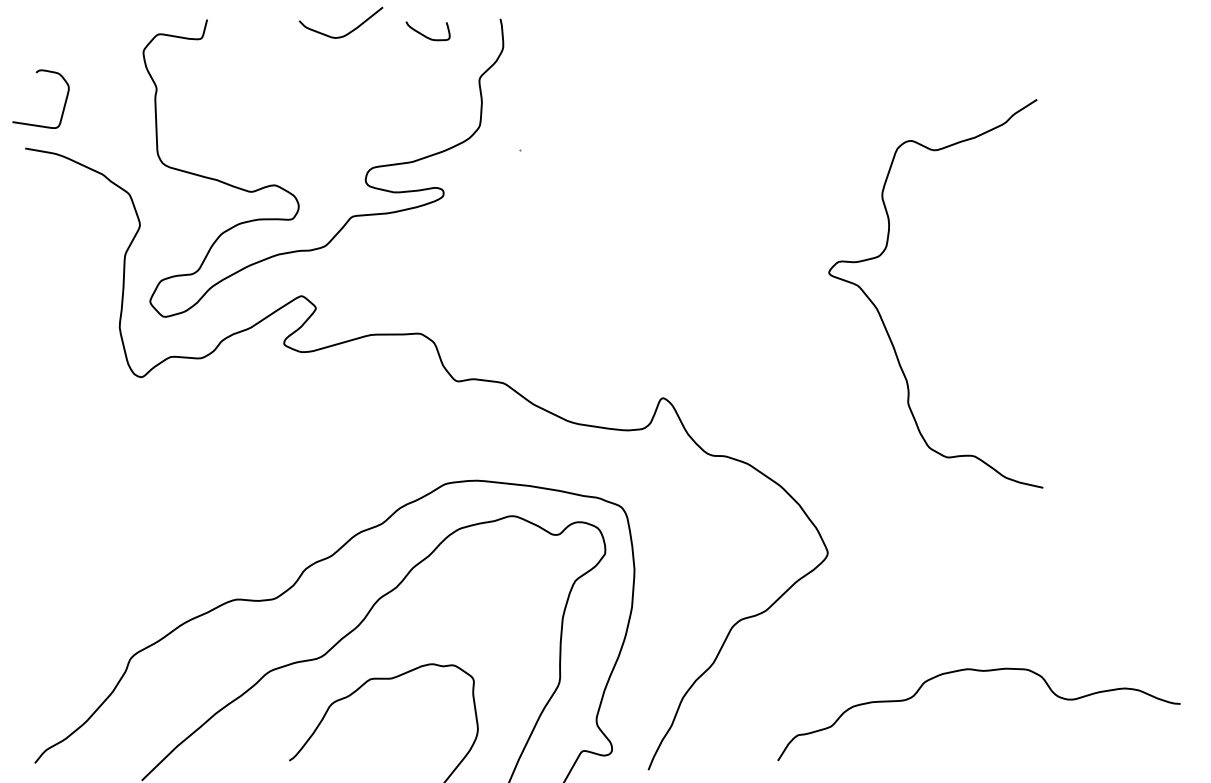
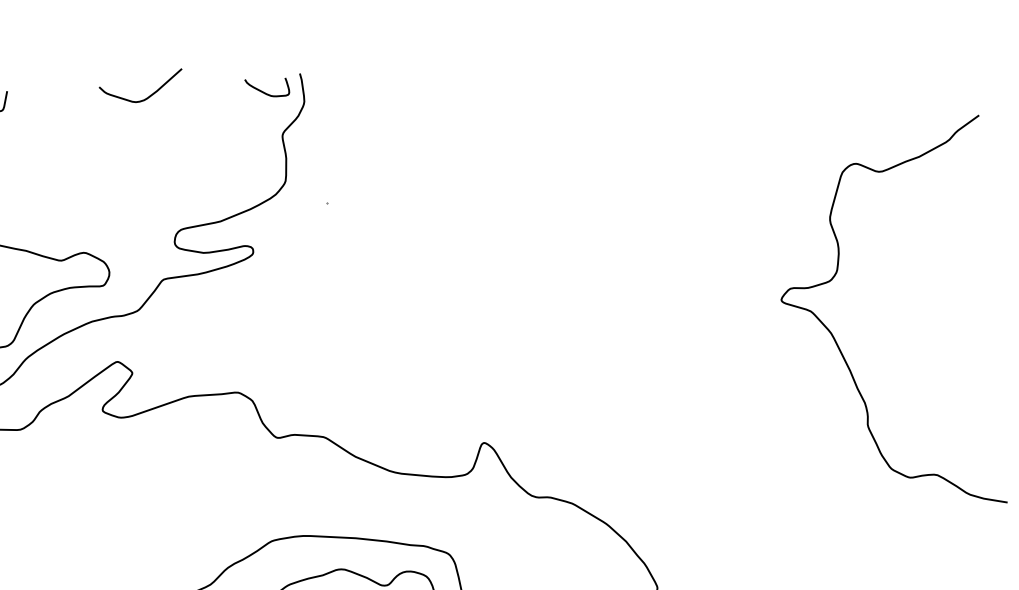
curve: (424, 34) -> (263, 91), moved
curve: (881, 315) -> (836, 339), moved

